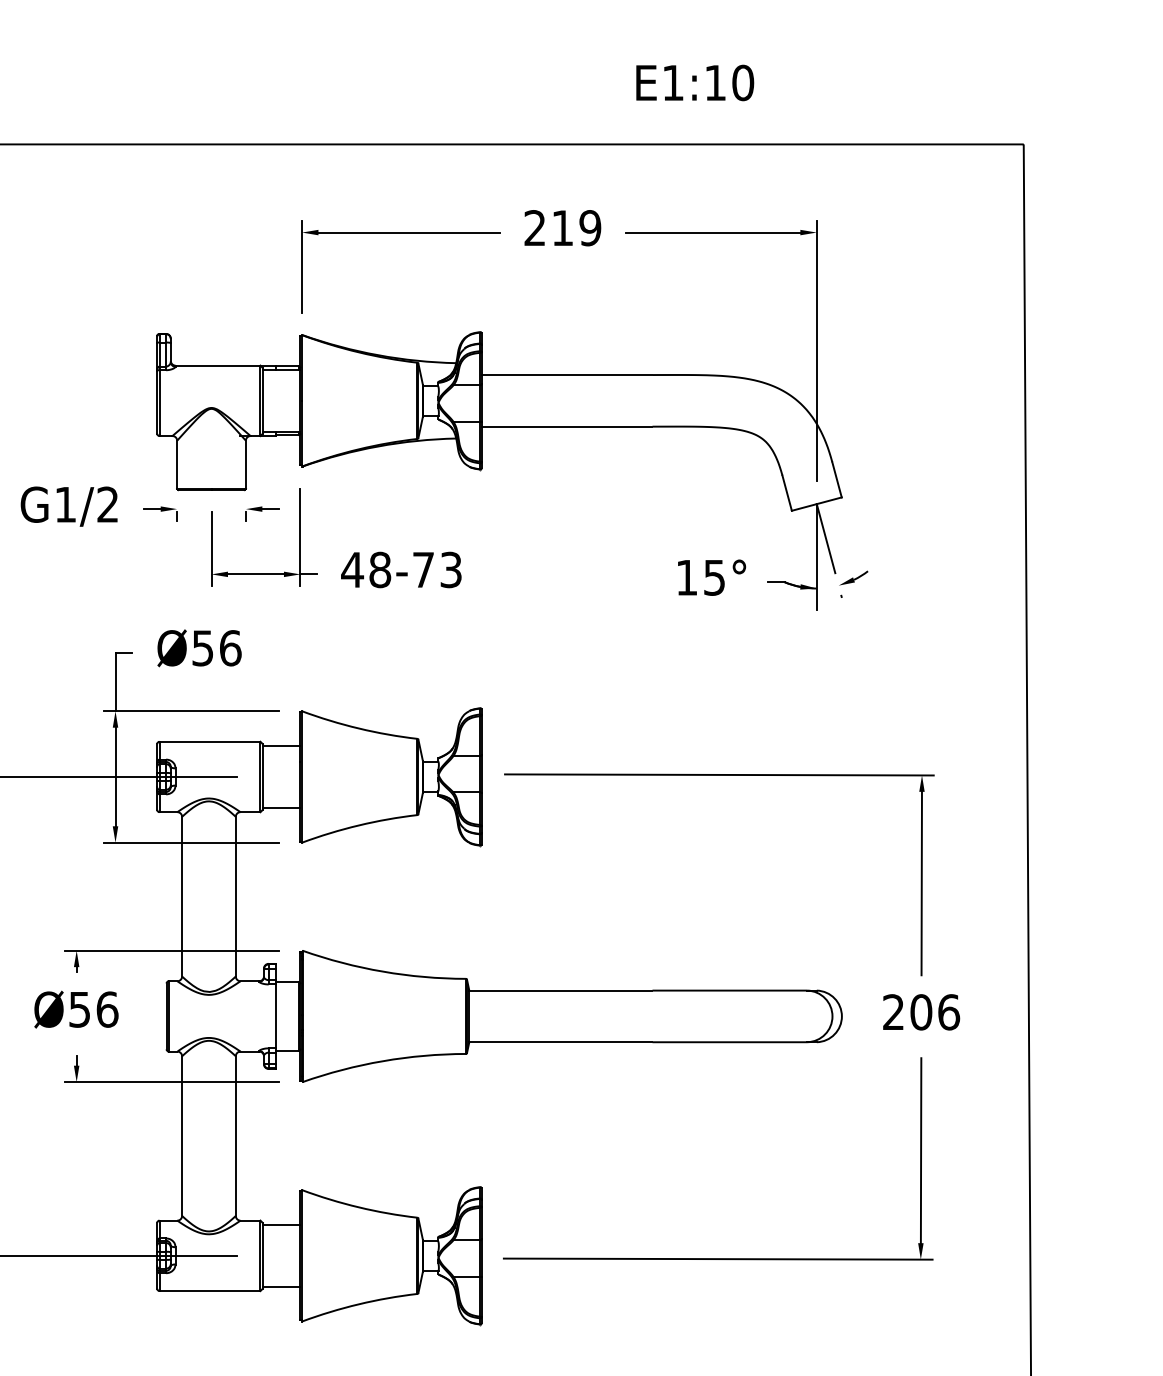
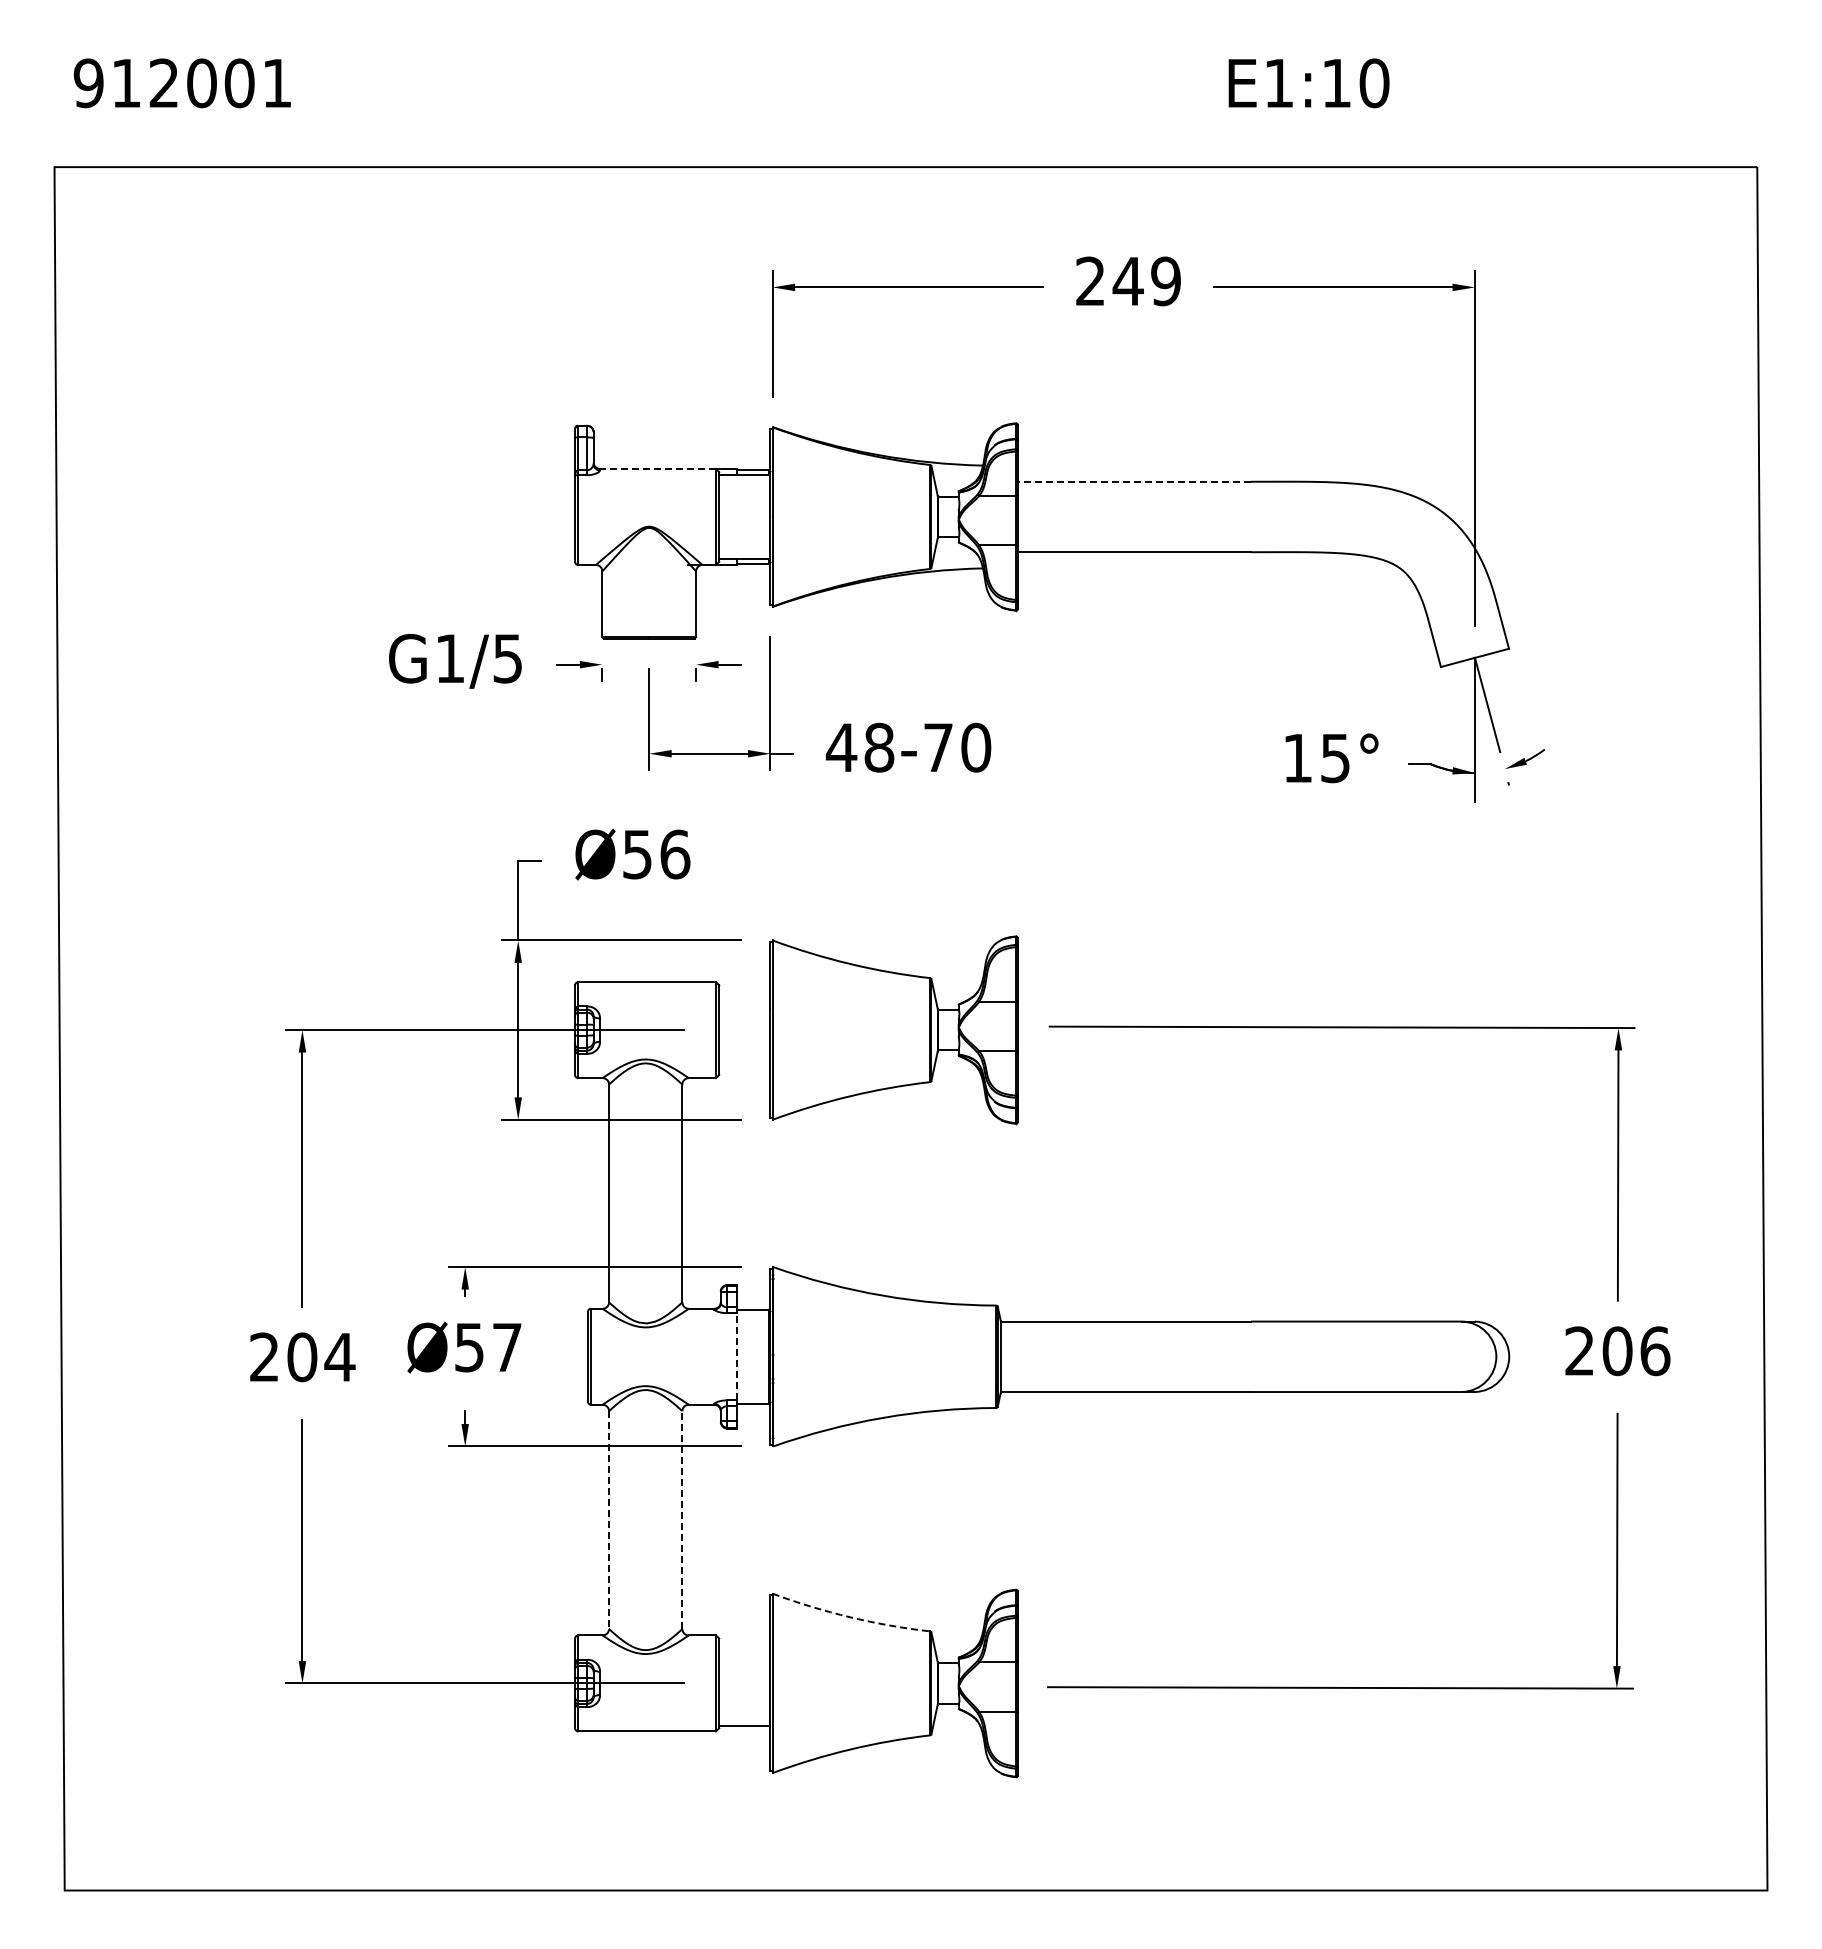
text: (562, 228) -> (1127, 281), 219 -> 249
line: (218, 365) -> (658, 468), solid -> dashed
line: (567, 374) -> (1134, 481), solid -> dashed
text: (107, 504) -> (507, 658), G1/2 -> G1/5
text: (451, 569) -> (976, 747), 48-73 -> 48-70
line: (281, 745) -> (744, 987), removed
line: (281, 808) -> (744, 1072), removed
text: (107, 1009) -> (507, 1347), Ø56 -> Ø57
line: (275, 1016) -> (736, 1356), solid -> dashed
line: (182, 1136) -> (609, 1520), solid -> dashed
line: (235, 1136) -> (682, 1520), solid -> dashed
arc: (359, 1207) -> (850, 1617), solid -> dashed
line: (281, 1225) -> (744, 1641), removed

